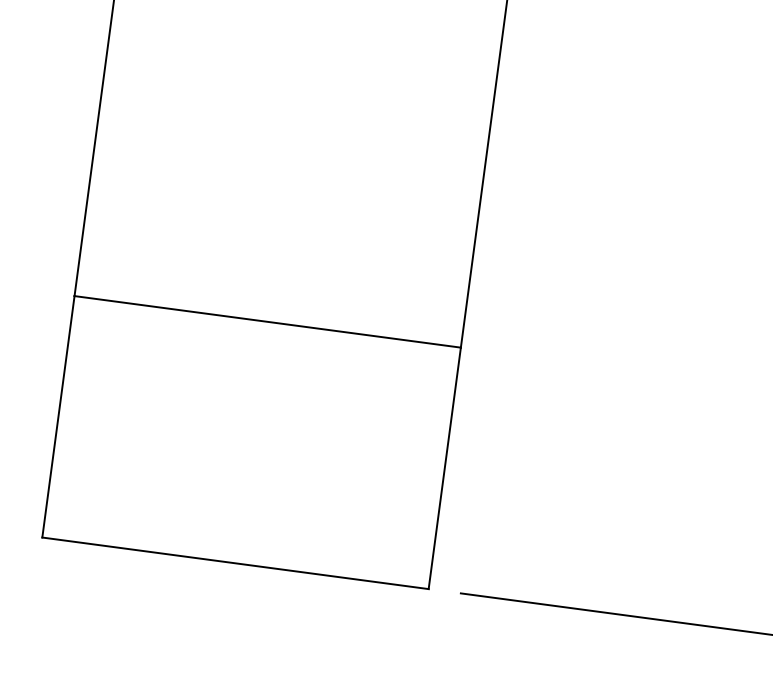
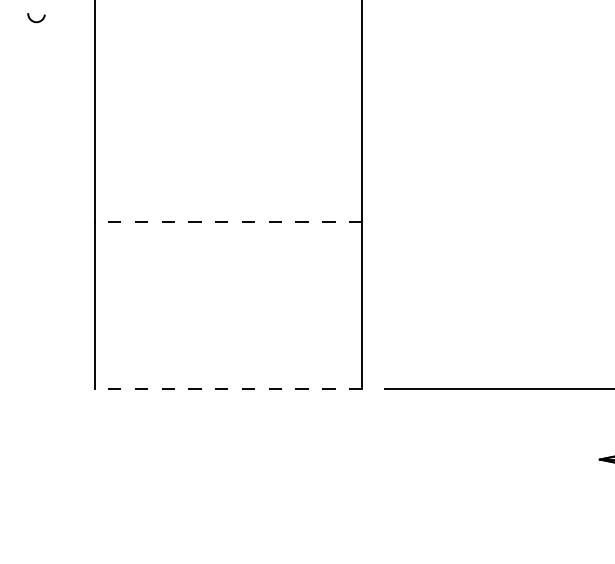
line: (267, 322) -> (228, 222), solid -> dashed
line: (235, 563) -> (228, 389), solid -> dashed

